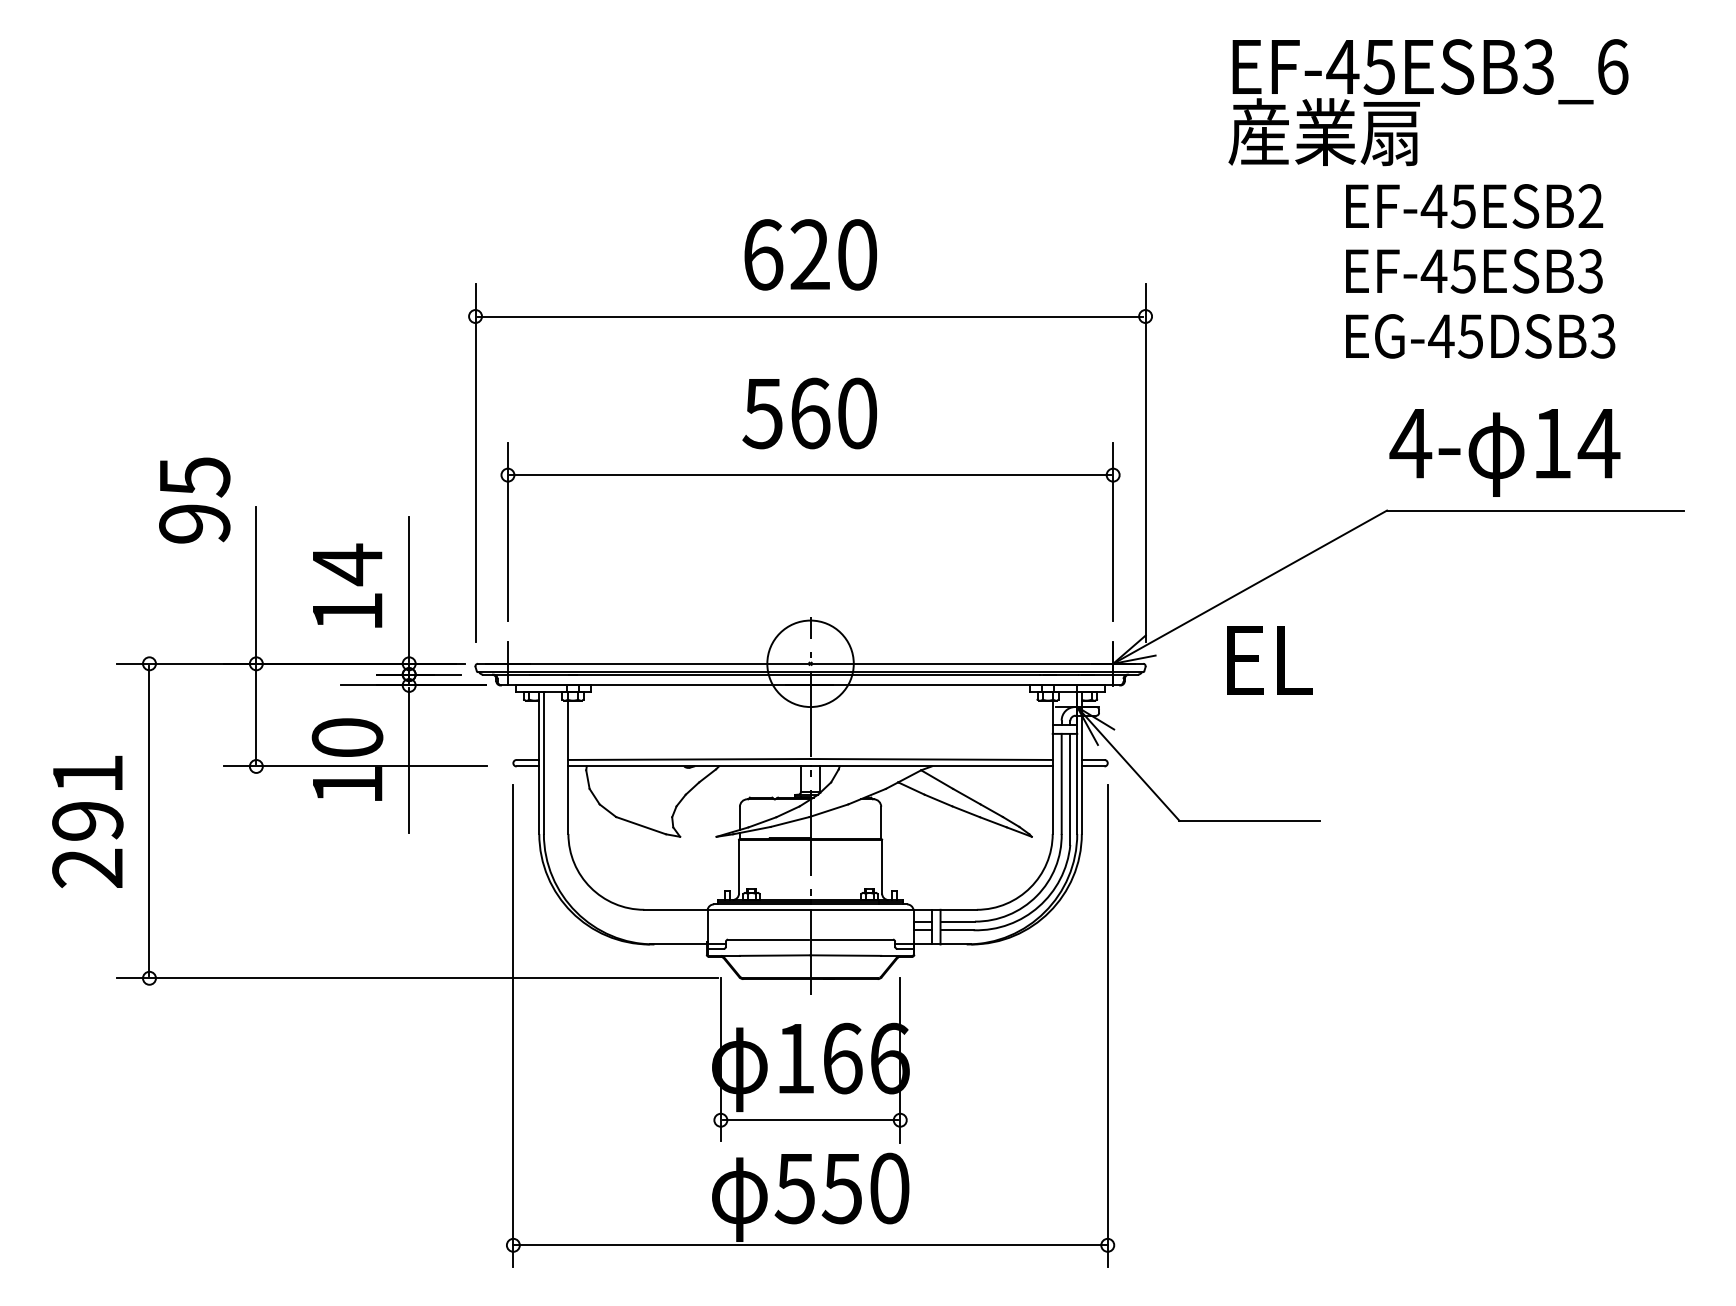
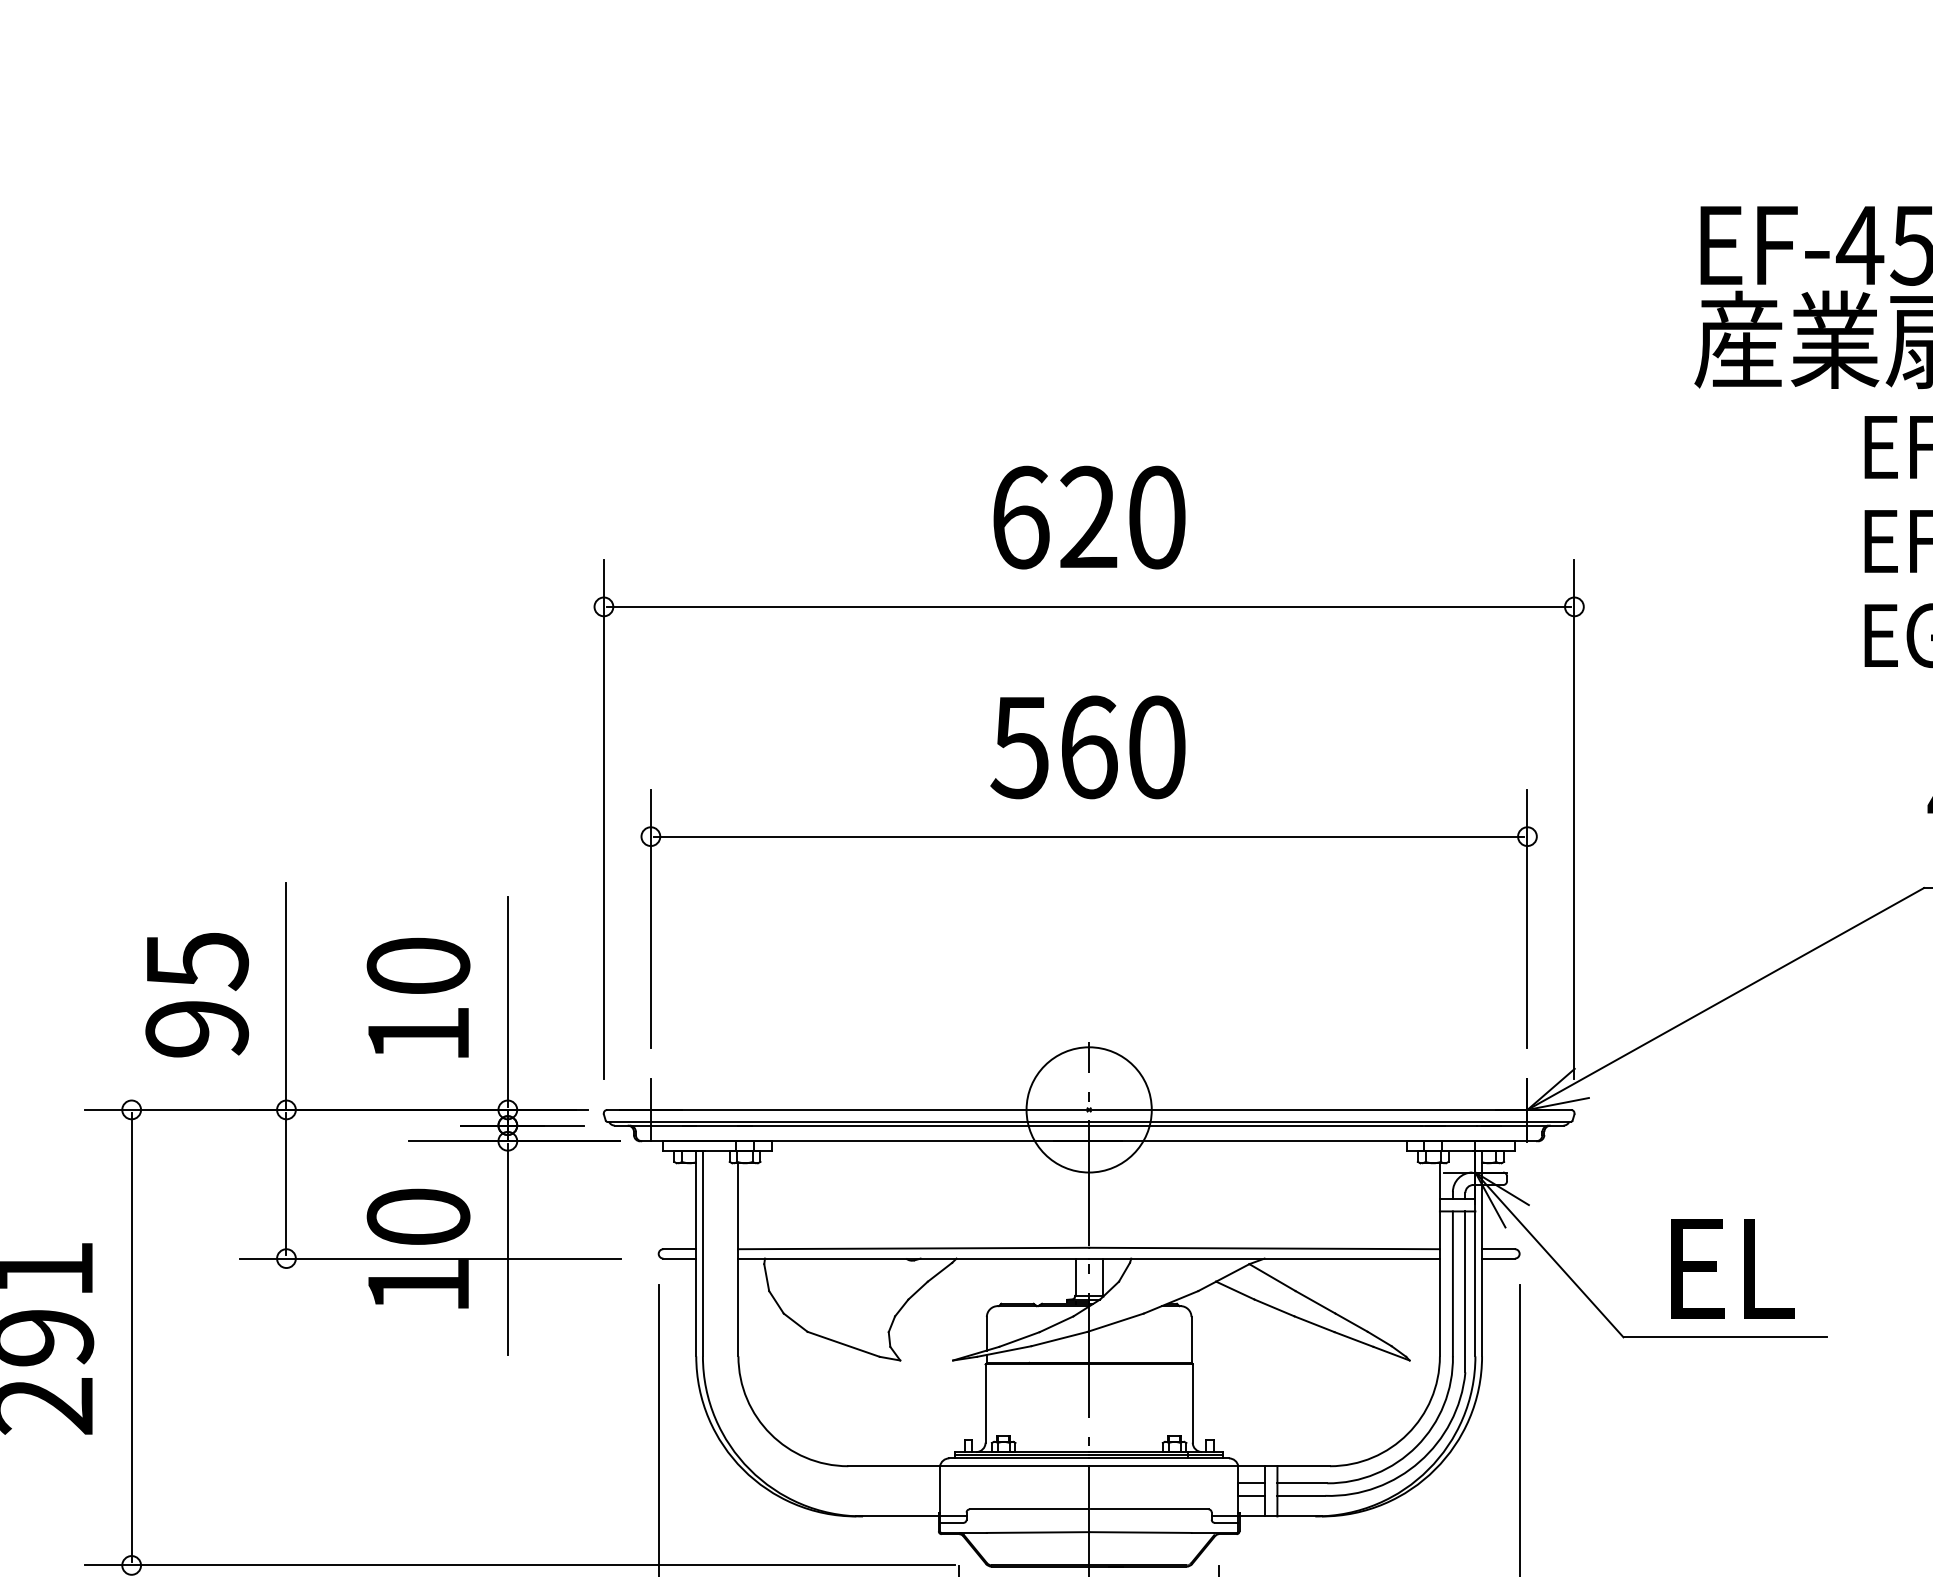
text: (194, 500) -> (196, 995), moved
text: (347, 564) -> (418, 966), 14 -> 10
text: (1269, 660) -> (1732, 1268), moved

